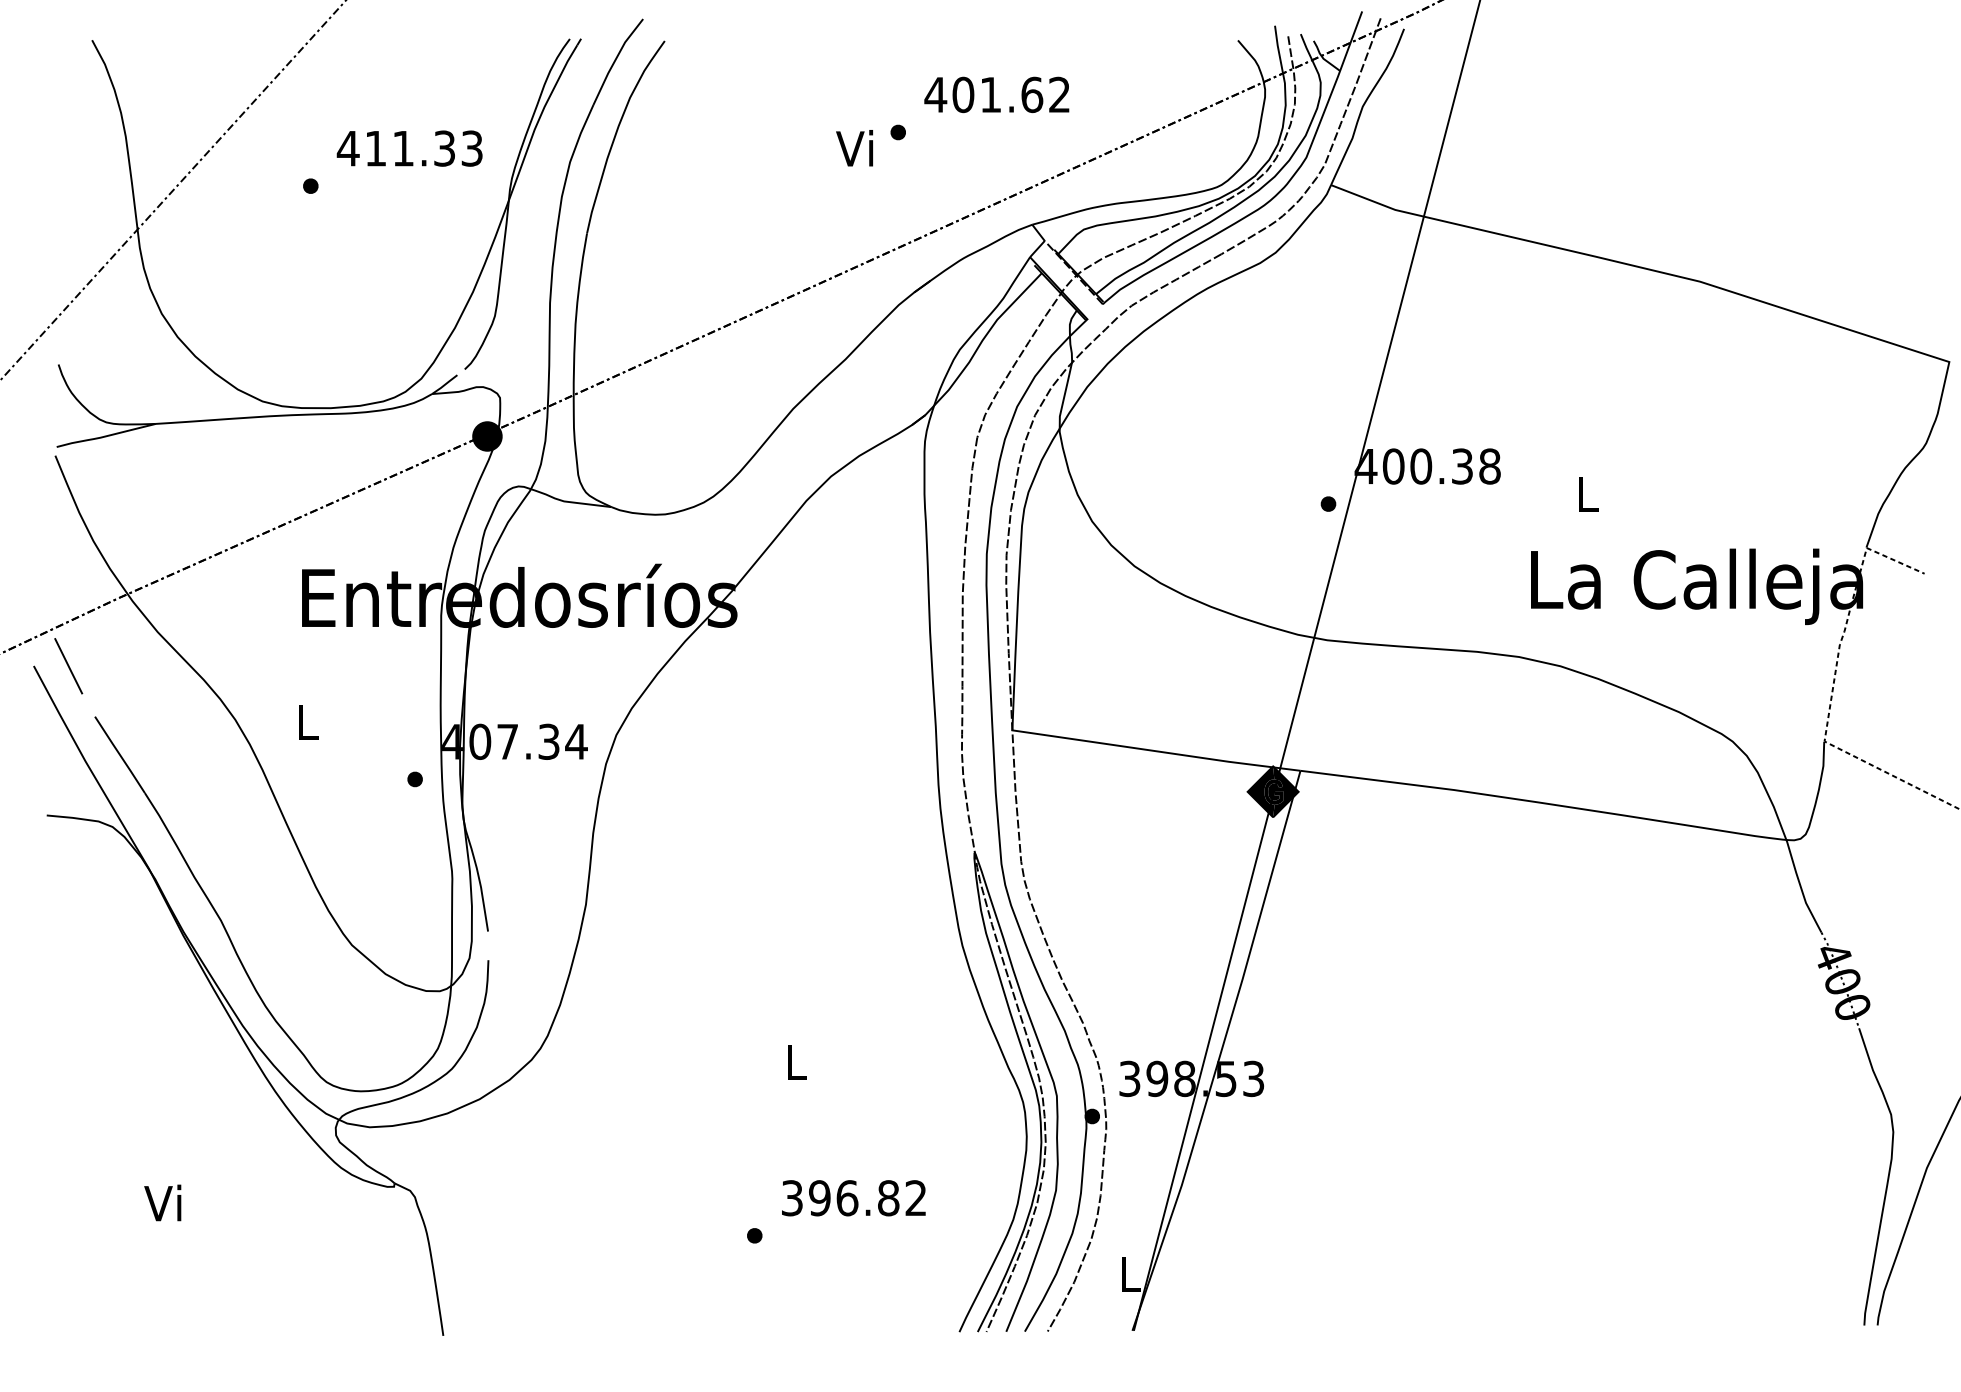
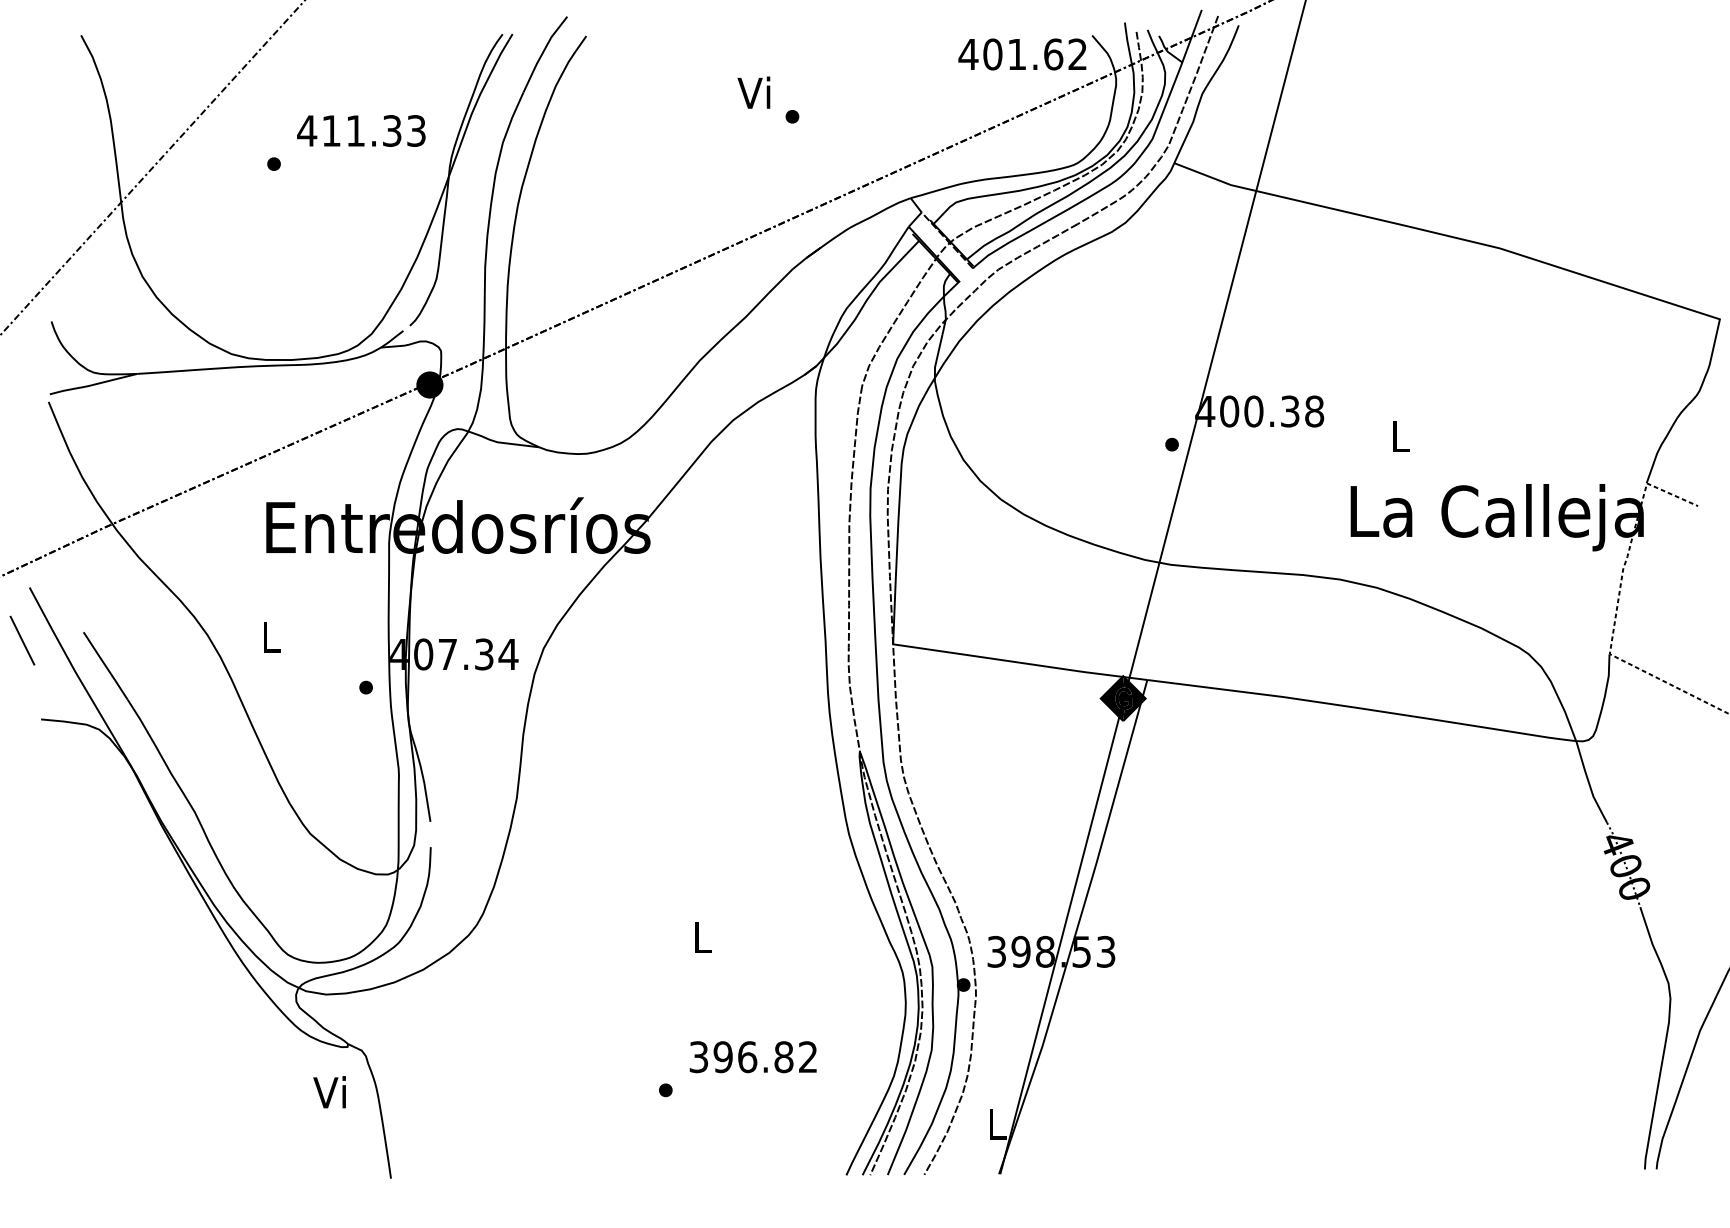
text: (996, 94) -> (1022, 54), moved
text: (854, 148) -> (753, 92), moved
line: (68, 666) -> (22, 640), moved
text: (162, 1202) -> (329, 1091), moved

